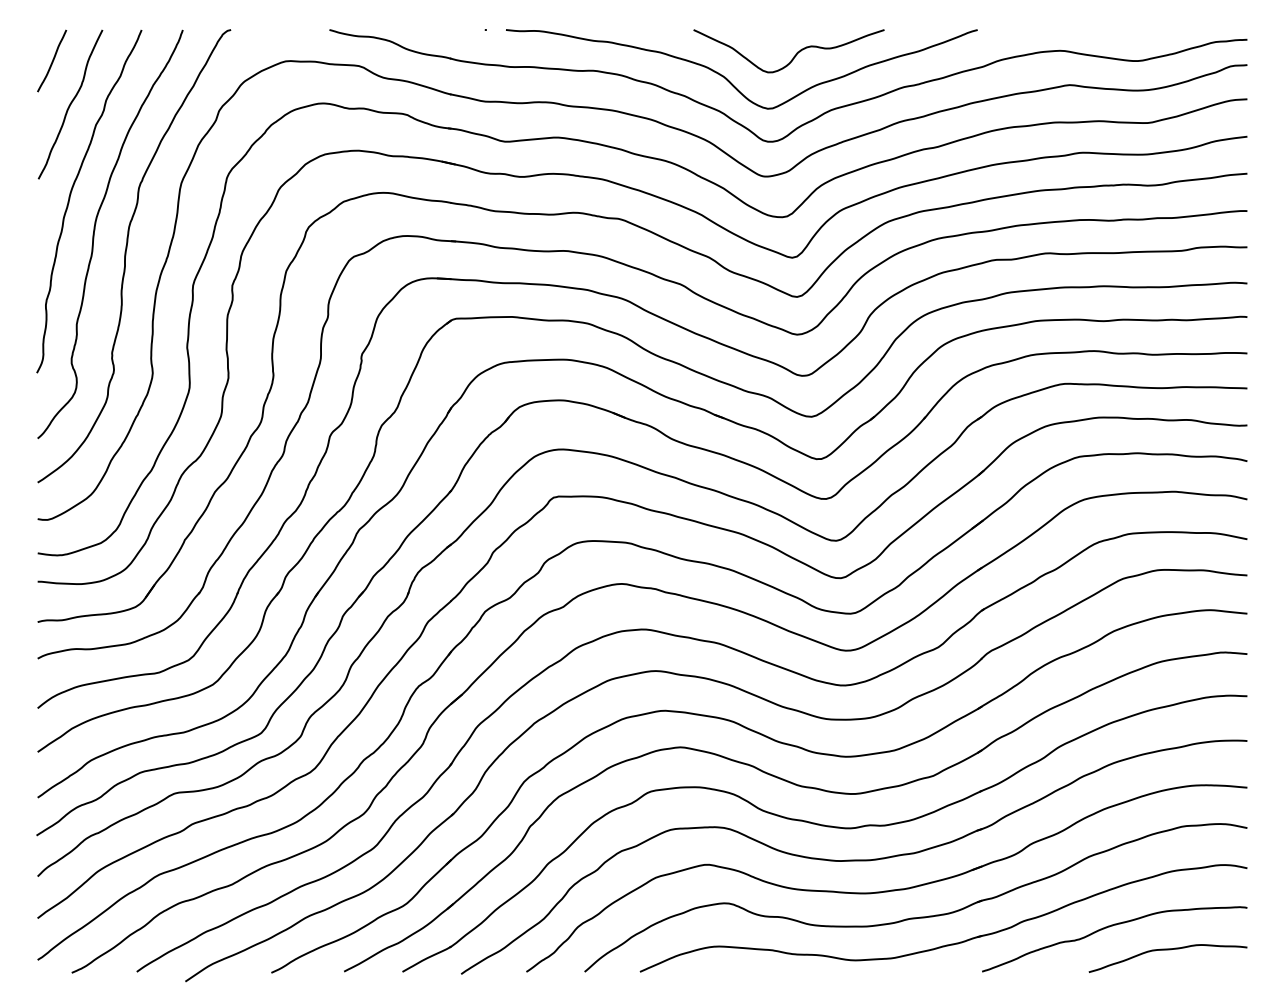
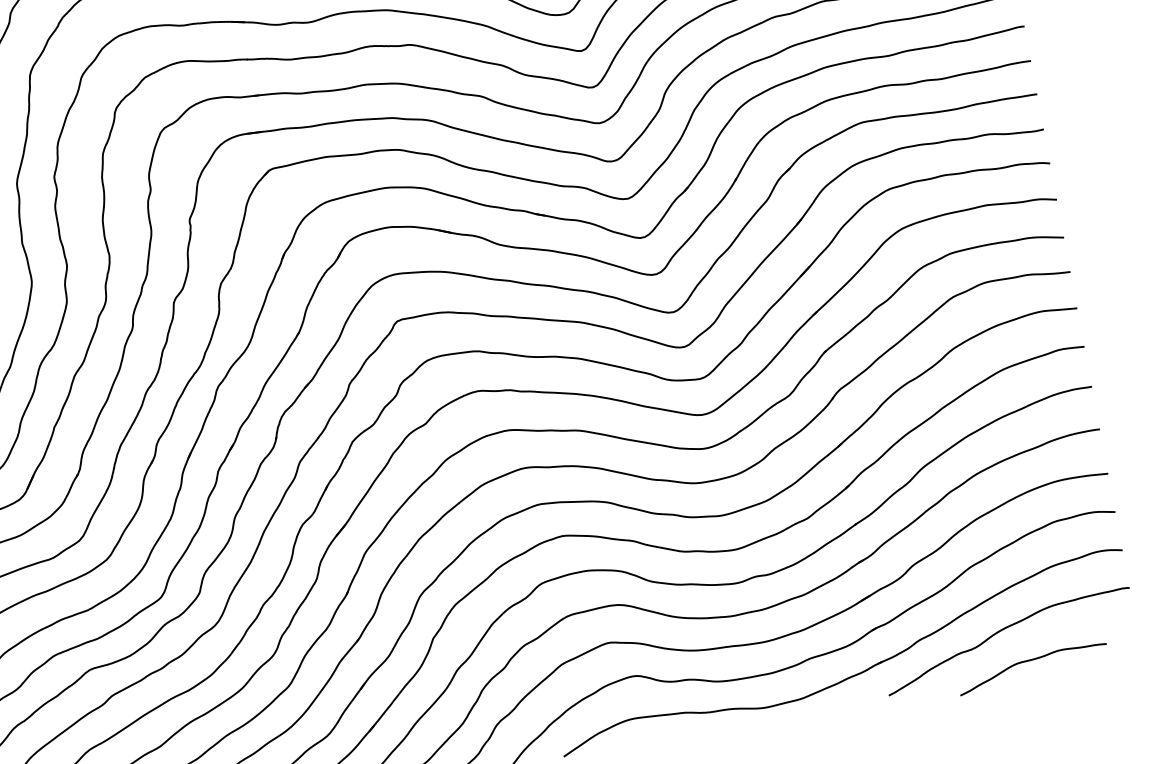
curve: (1167, 950) -> (1031, 661), moved

